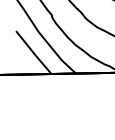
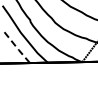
line: (34, 54) -> (17, 48), solid -> dashed

